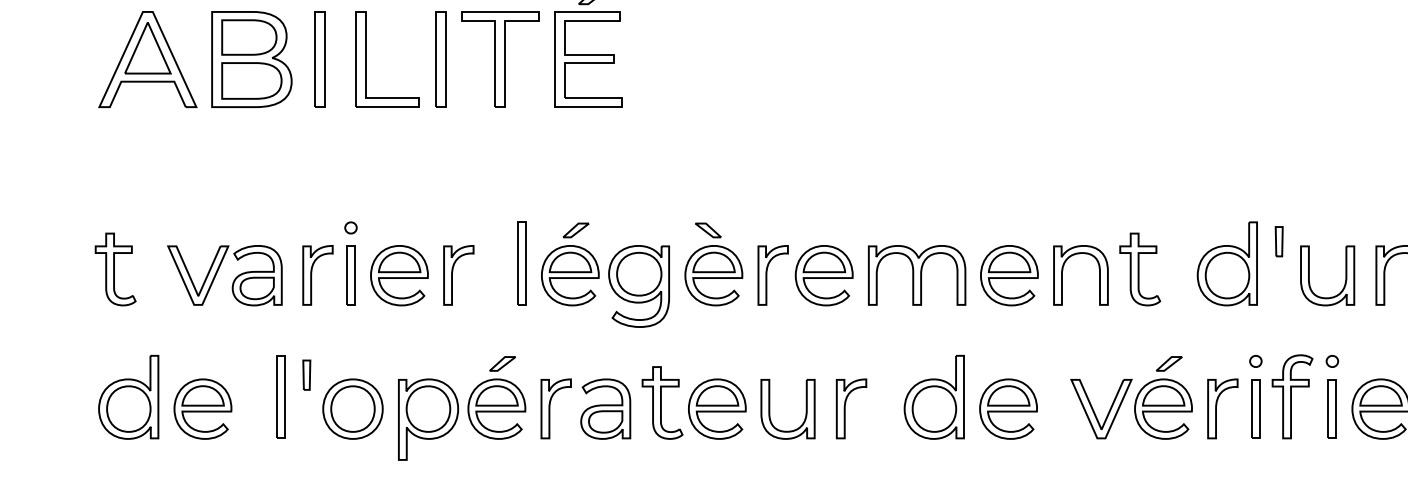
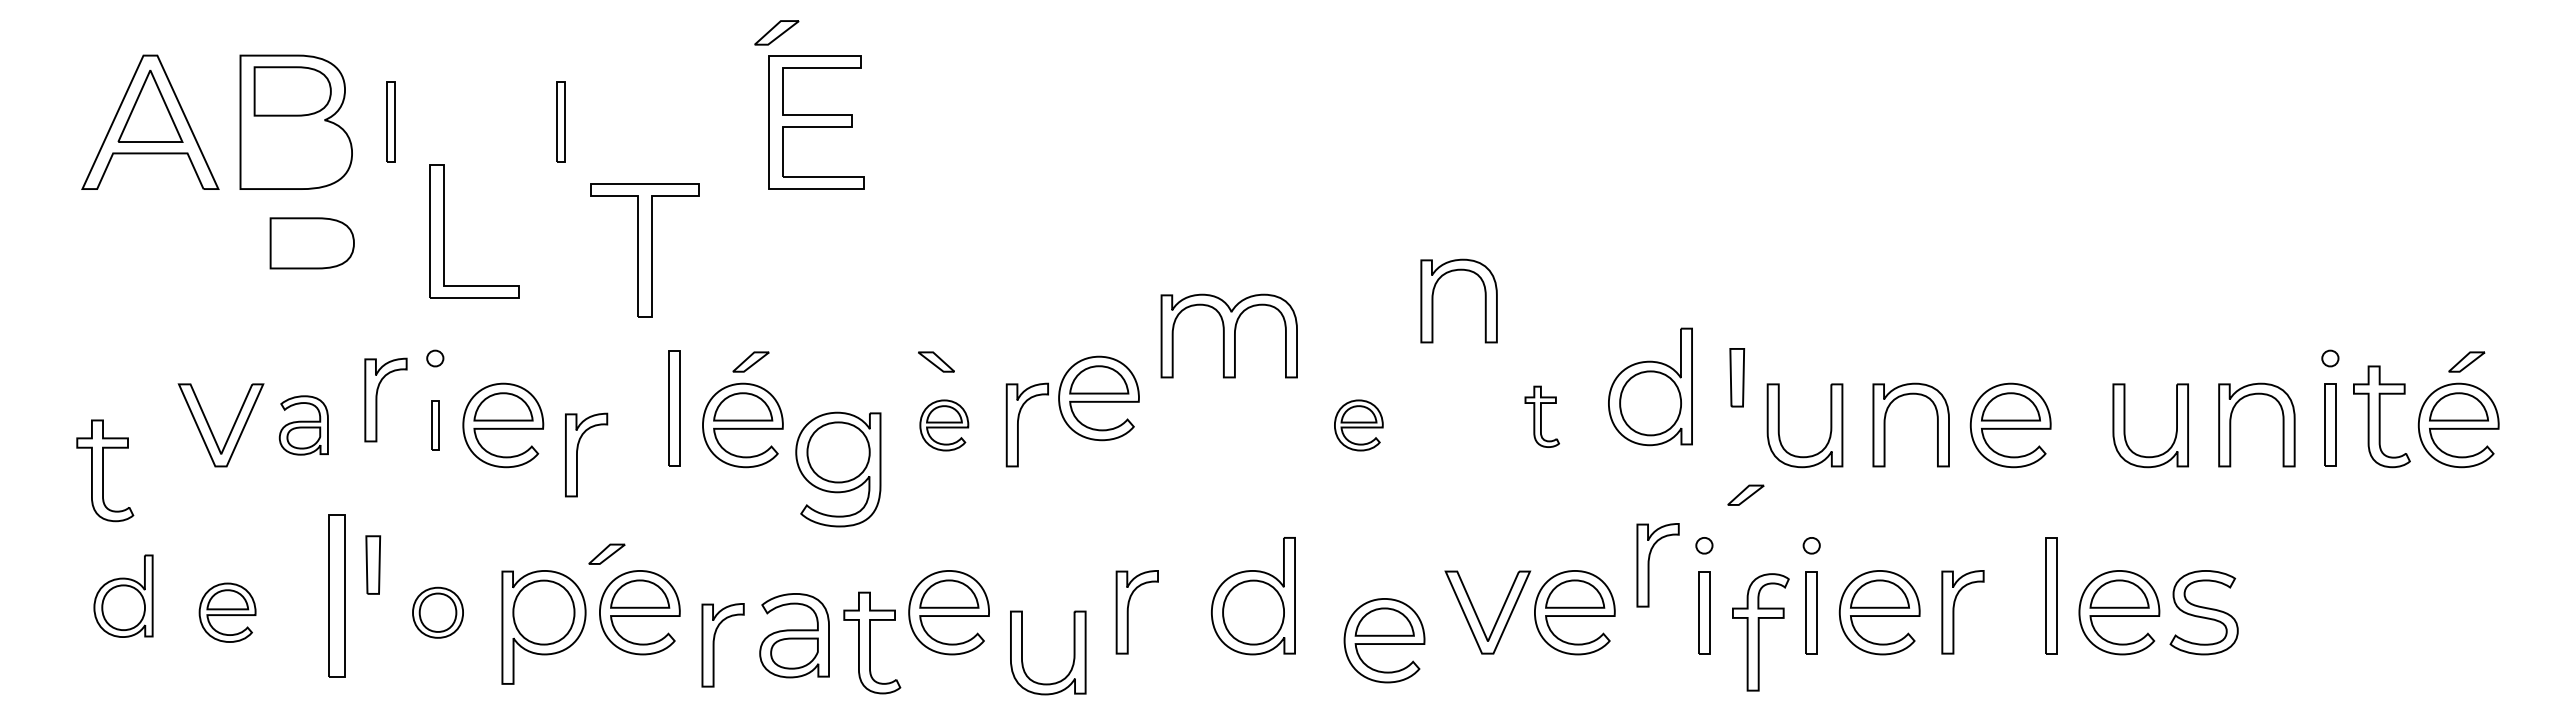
part: (319, 59) -> (390, 122), size x0.6
part: (366, 59) -> (444, 231), moved
part: (440, 59) -> (560, 122), size x0.6
part: (500, 59) -> (644, 250), moved
part: (588, 59) -> (816, 122), moved
part: (251, 81) -> (311, 243), moved
part: (1278, 241) -> (1736, 377), size x1.4
part: (1227, 263) -> (1650, 386), moved
part: (115, 269) -> (105, 470), moved
part: (1140, 269) -> (1542, 416), size x0.6
part: (453, 272) -> (578, 450), moved
part: (311, 274) -> (377, 399), moved
part: (351, 274) -> (435, 424), size x0.6
part: (916, 274) -> (1228, 335), moved
part: (1062, 274) -> (1433, 300), moved
part: (257, 275) -> (303, 425), size x0.7
part: (714, 275) -> (944, 425), size x0.6
part: (823, 275) -> (1098, 398), moved
part: (1009, 275) -> (1358, 425), size x0.6
part: (639, 286) -> (838, 469), moved
part: (502, 363) -> (606, 553), moved
part: (1168, 363) -> (1745, 494), moved
part: (306, 374) -> (373, 564), size x1.4
part: (280, 396) -> (336, 595), size x1.4
part: (1292, 396) -> (1760, 632), moved
part: (128, 397) -> (123, 596), size x0.7
part: (662, 402) -> (872, 642), moved
part: (202, 409) -> (227, 612), size x0.7
part: (352, 409) -> (437, 612), size x0.6
part: (550, 409) -> (714, 645), moved
part: (605, 409) -> (794, 635), moved
part: (806, 409) -> (1073, 652), moved
part: (1008, 409) -> (1384, 640), moved
part: (1216, 409) -> (1649, 565), moved

